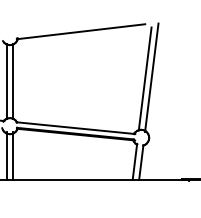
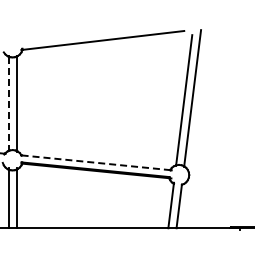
line: (6, 82) -> (8, 104), solid -> dashed
line: (75, 127) -> (95, 162), solid -> dashed

